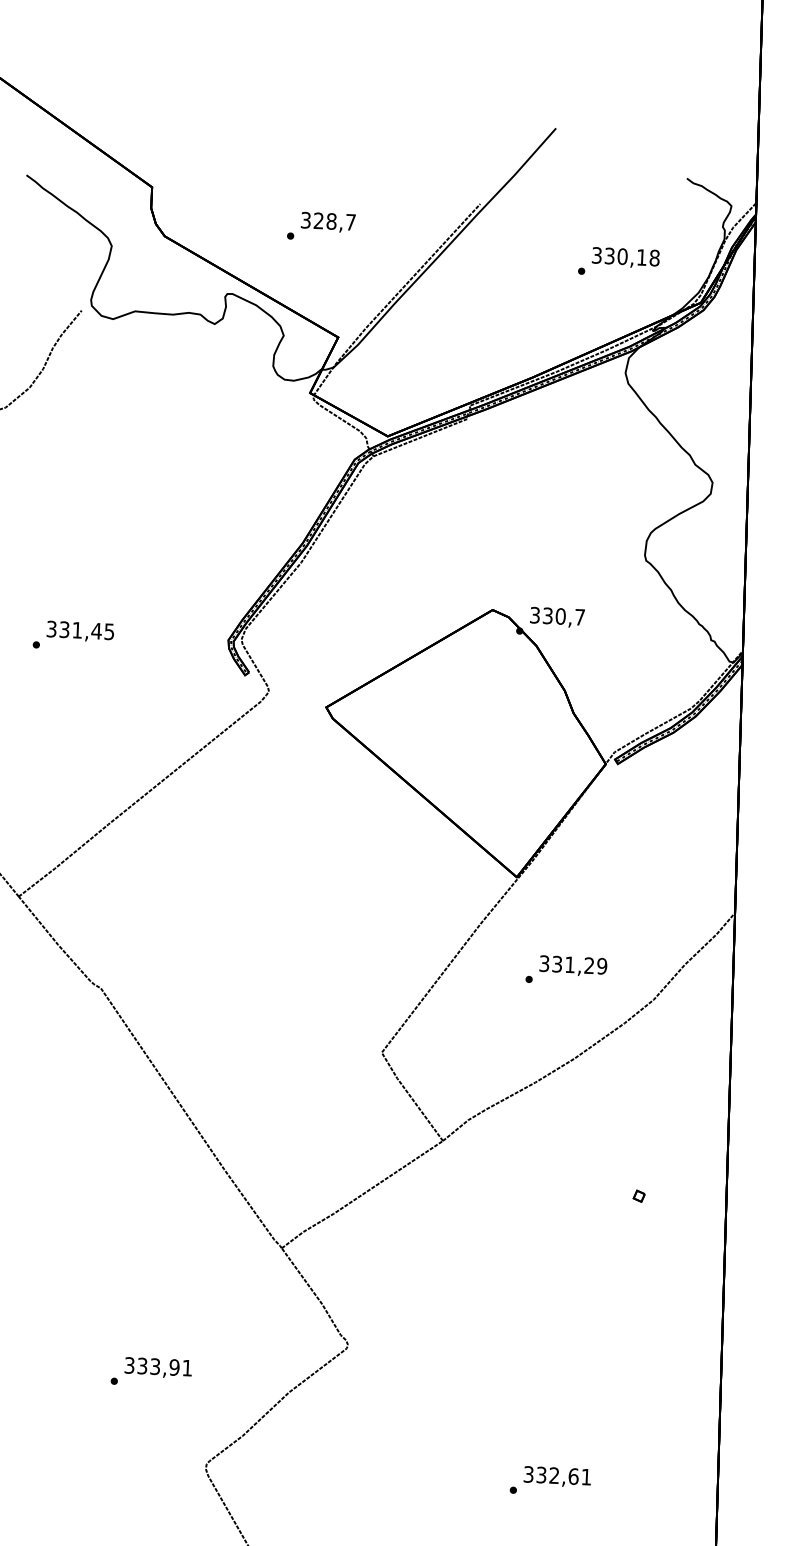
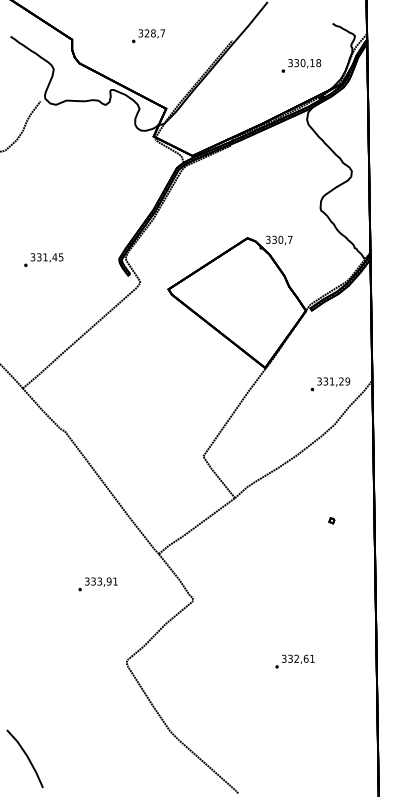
text: (321, 227) -> (148, 36), moved
text: (566, 970) -> (330, 384), moved
text: (150, 1372) -> (97, 584), moved

